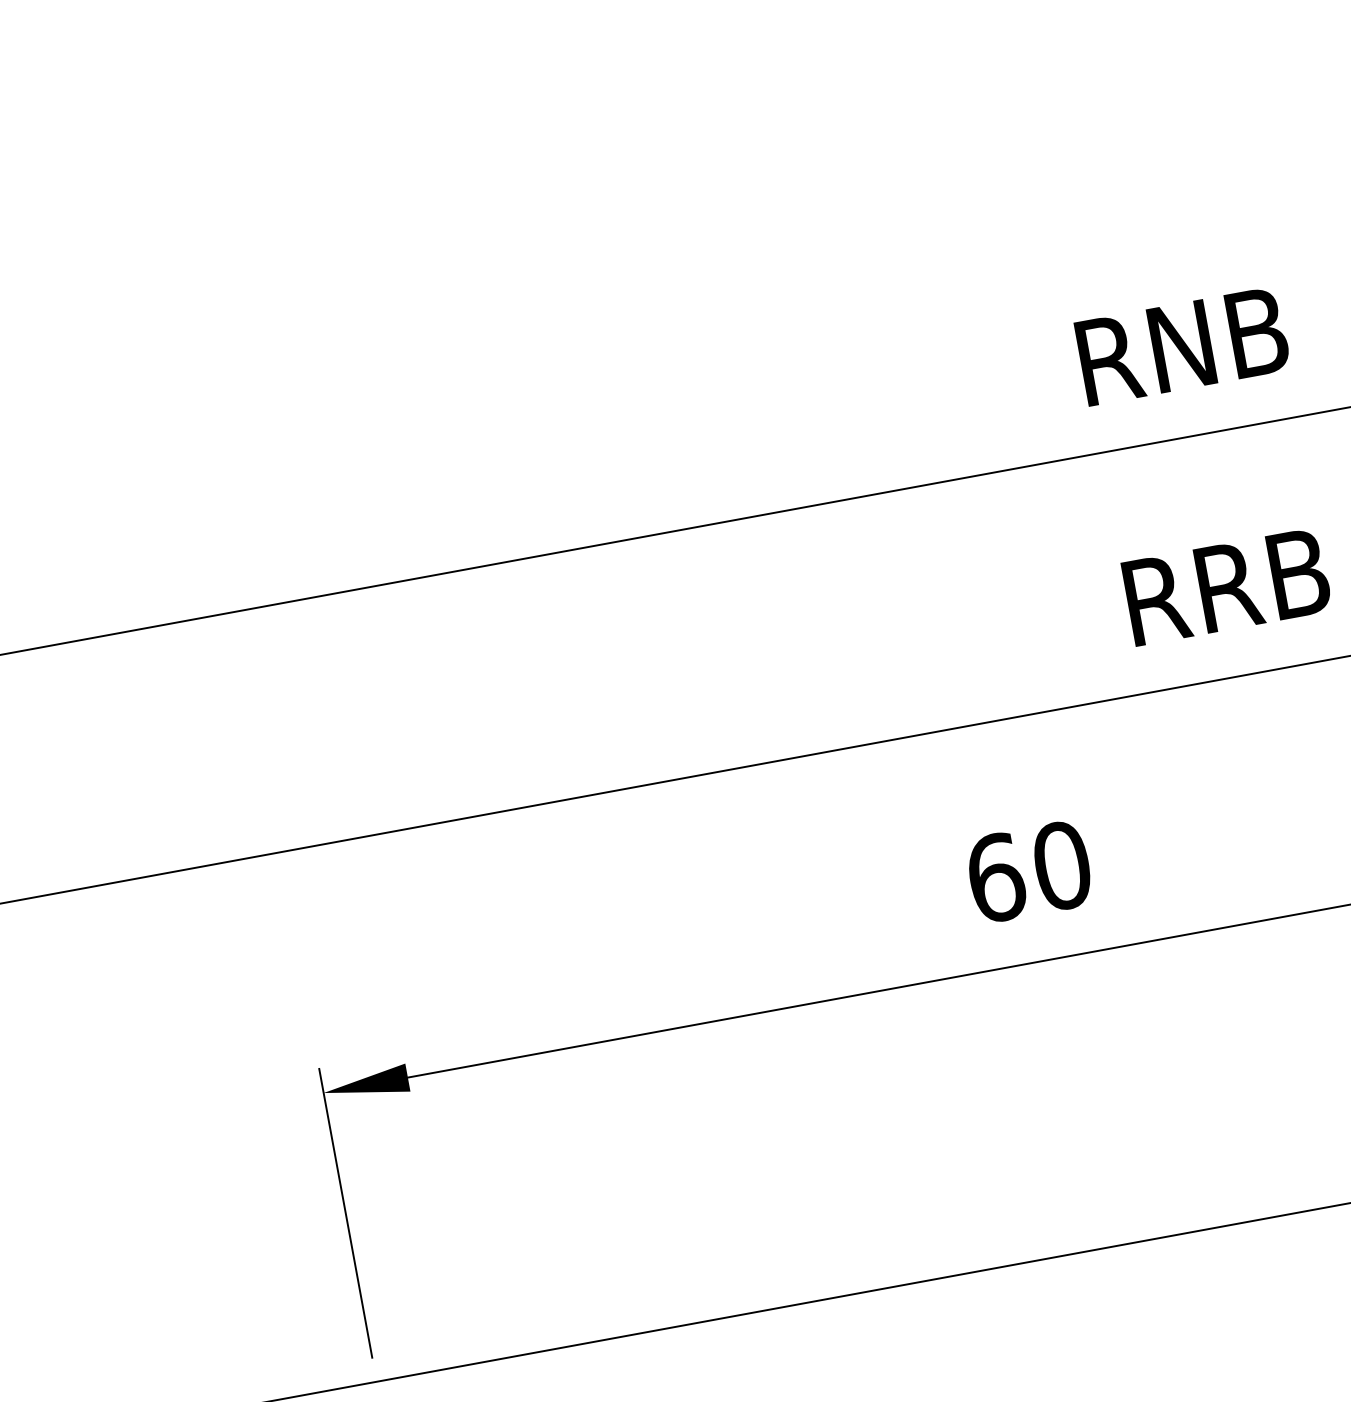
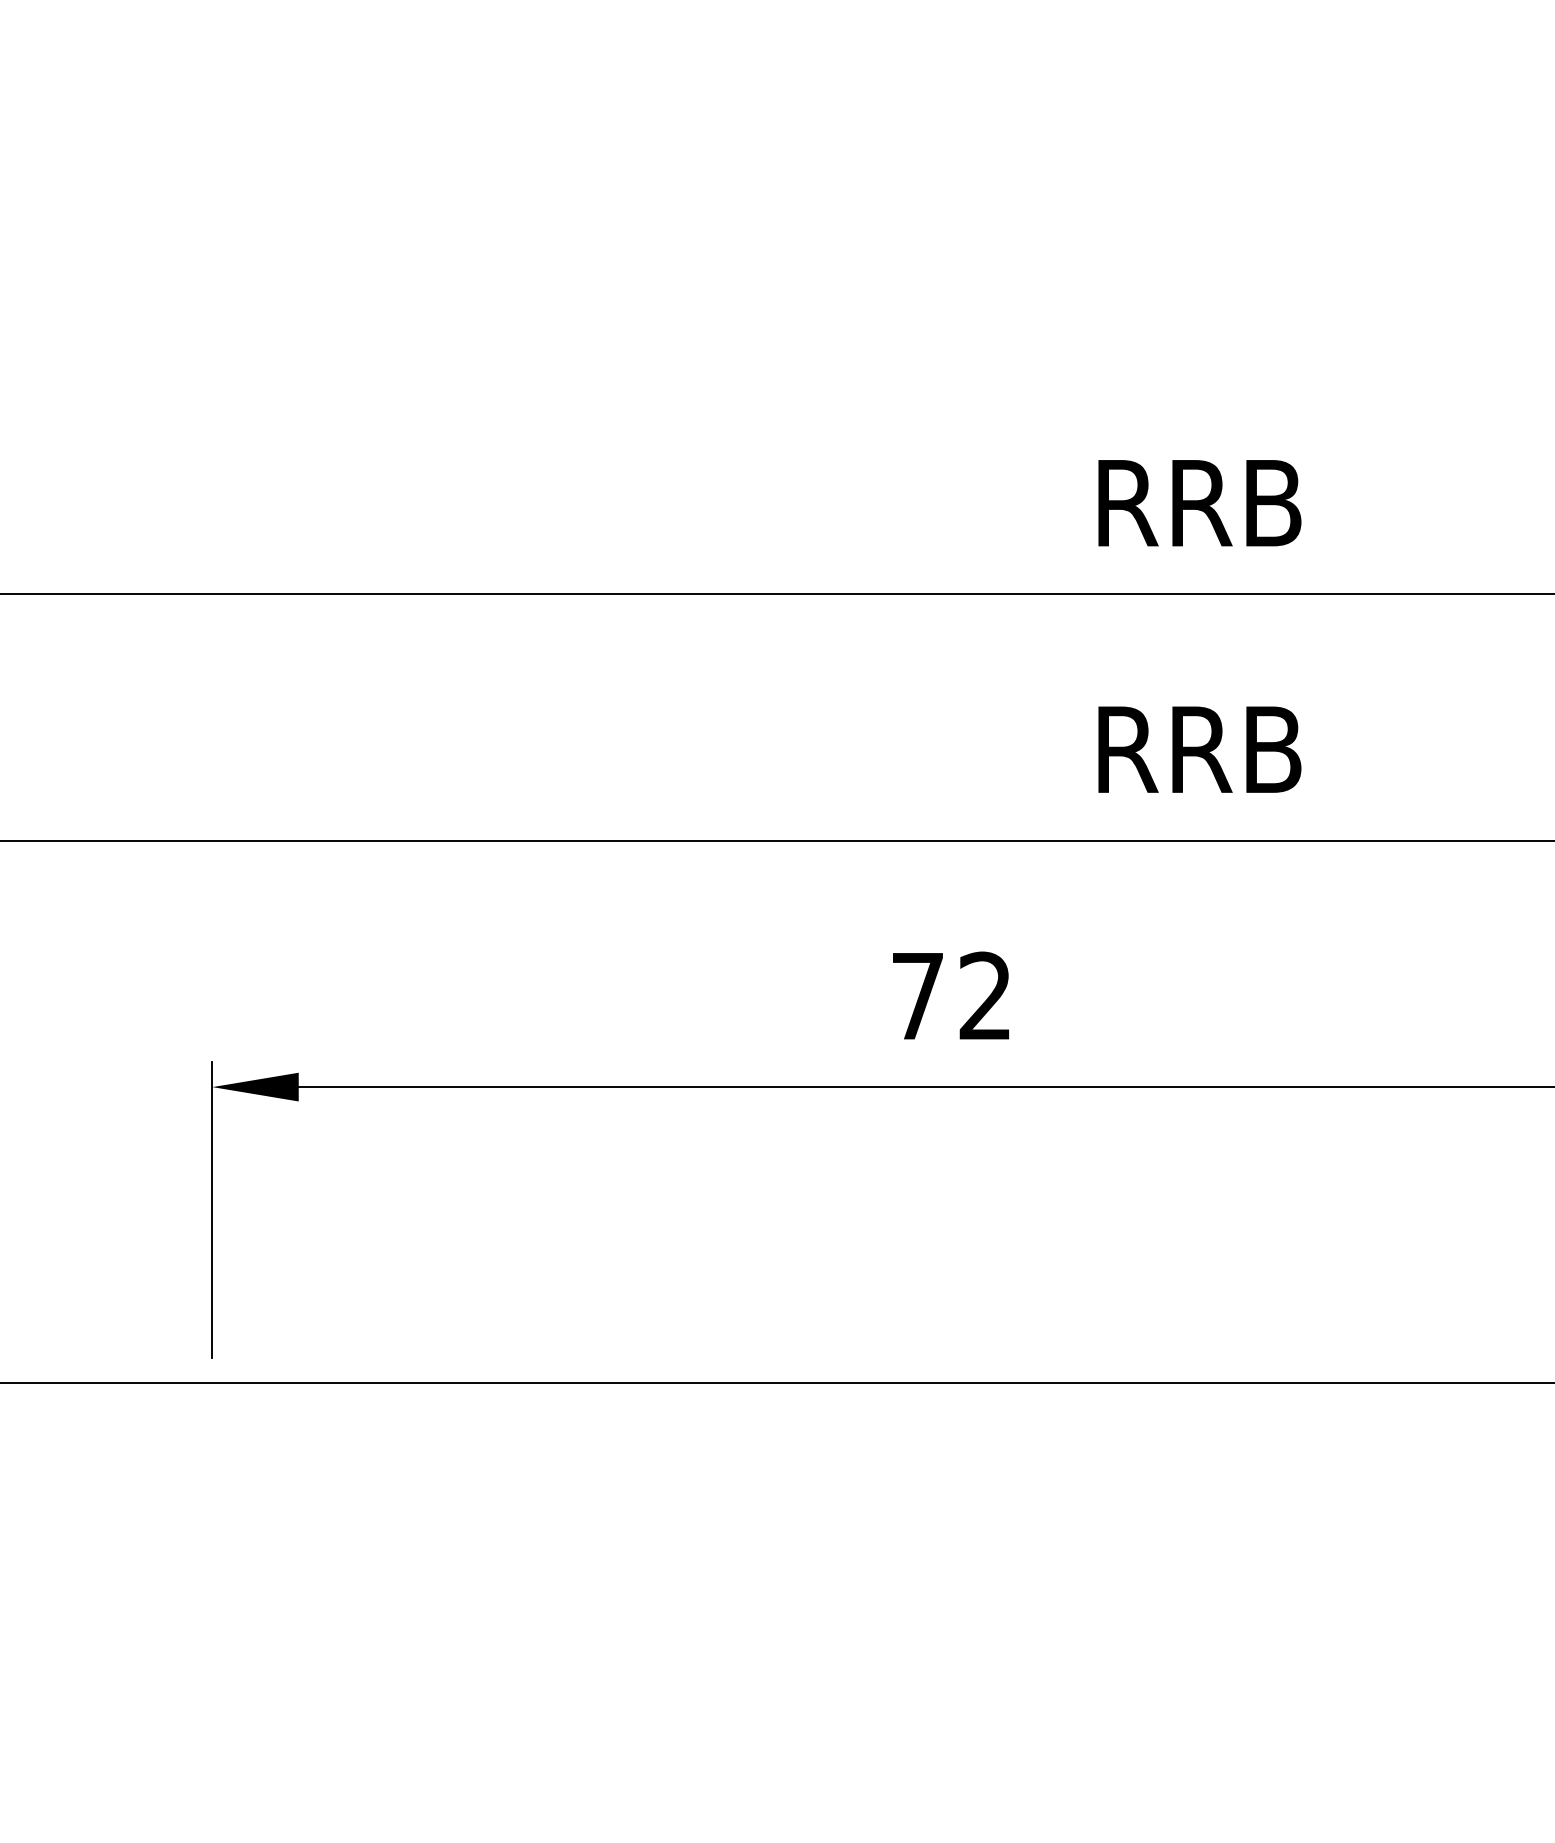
text: (1182, 346) -> (1199, 503), RNB -> RRB
text: (1028, 871) -> (951, 995), 60 -> 72

